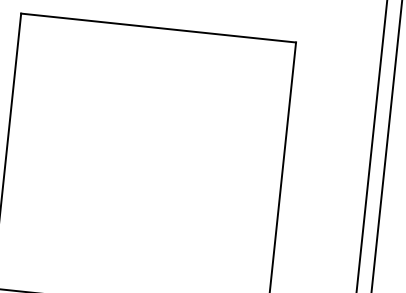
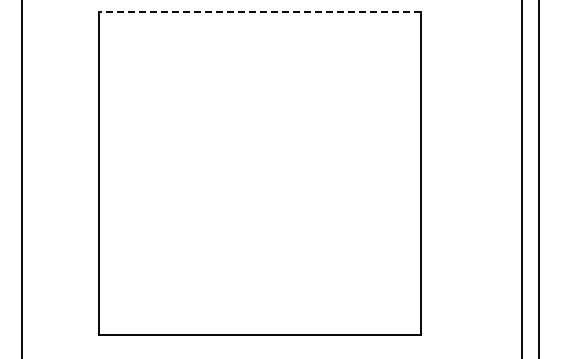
line: (158, 28) -> (259, 12), solid -> dashed

